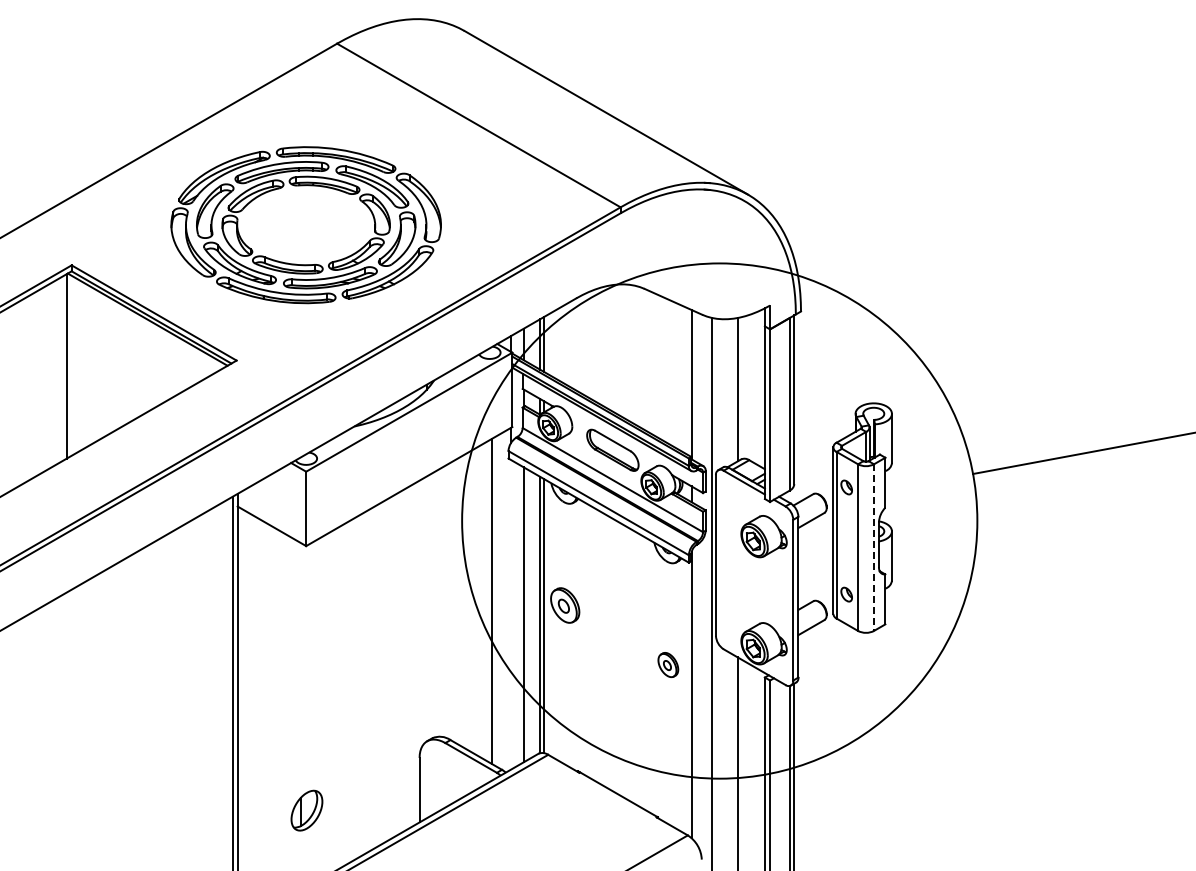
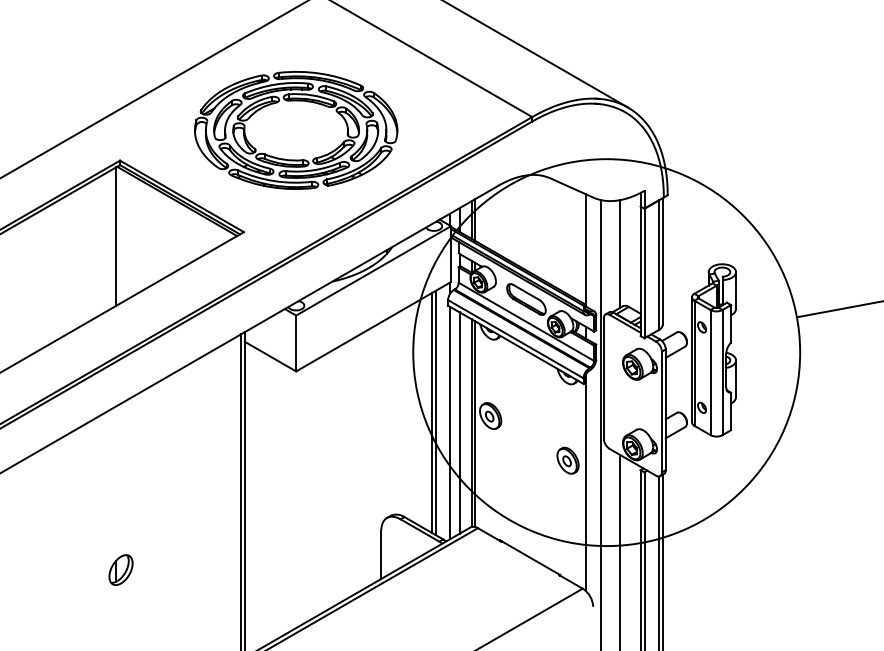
line: (874, 548) -> (722, 373), dashed -> solid
line: (486, 600) -> (431, 412), added
line: (511, 614) -> (450, 422), added
part: (668, 664) -> (568, 460), size x1.43
part: (306, 810) -> (120, 569), moved

